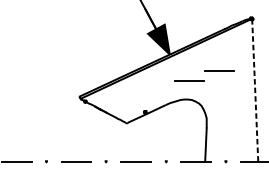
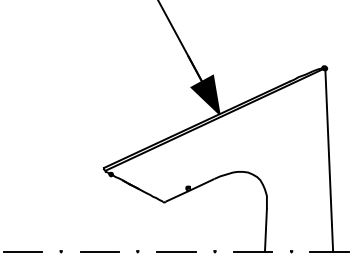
line: (219, 71) -> (283, 135), removed
line: (189, 80) -> (244, 147), removed
line: (255, 90) -> (329, 160), dashed -> solid

